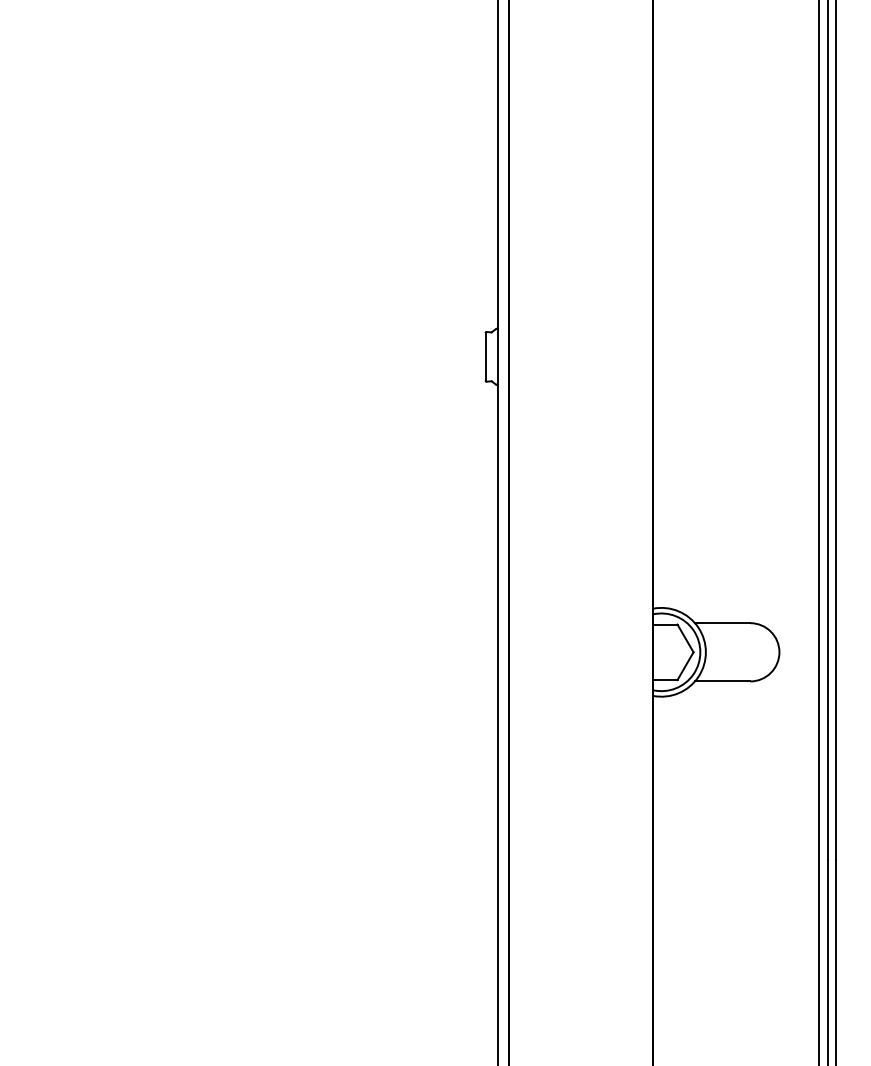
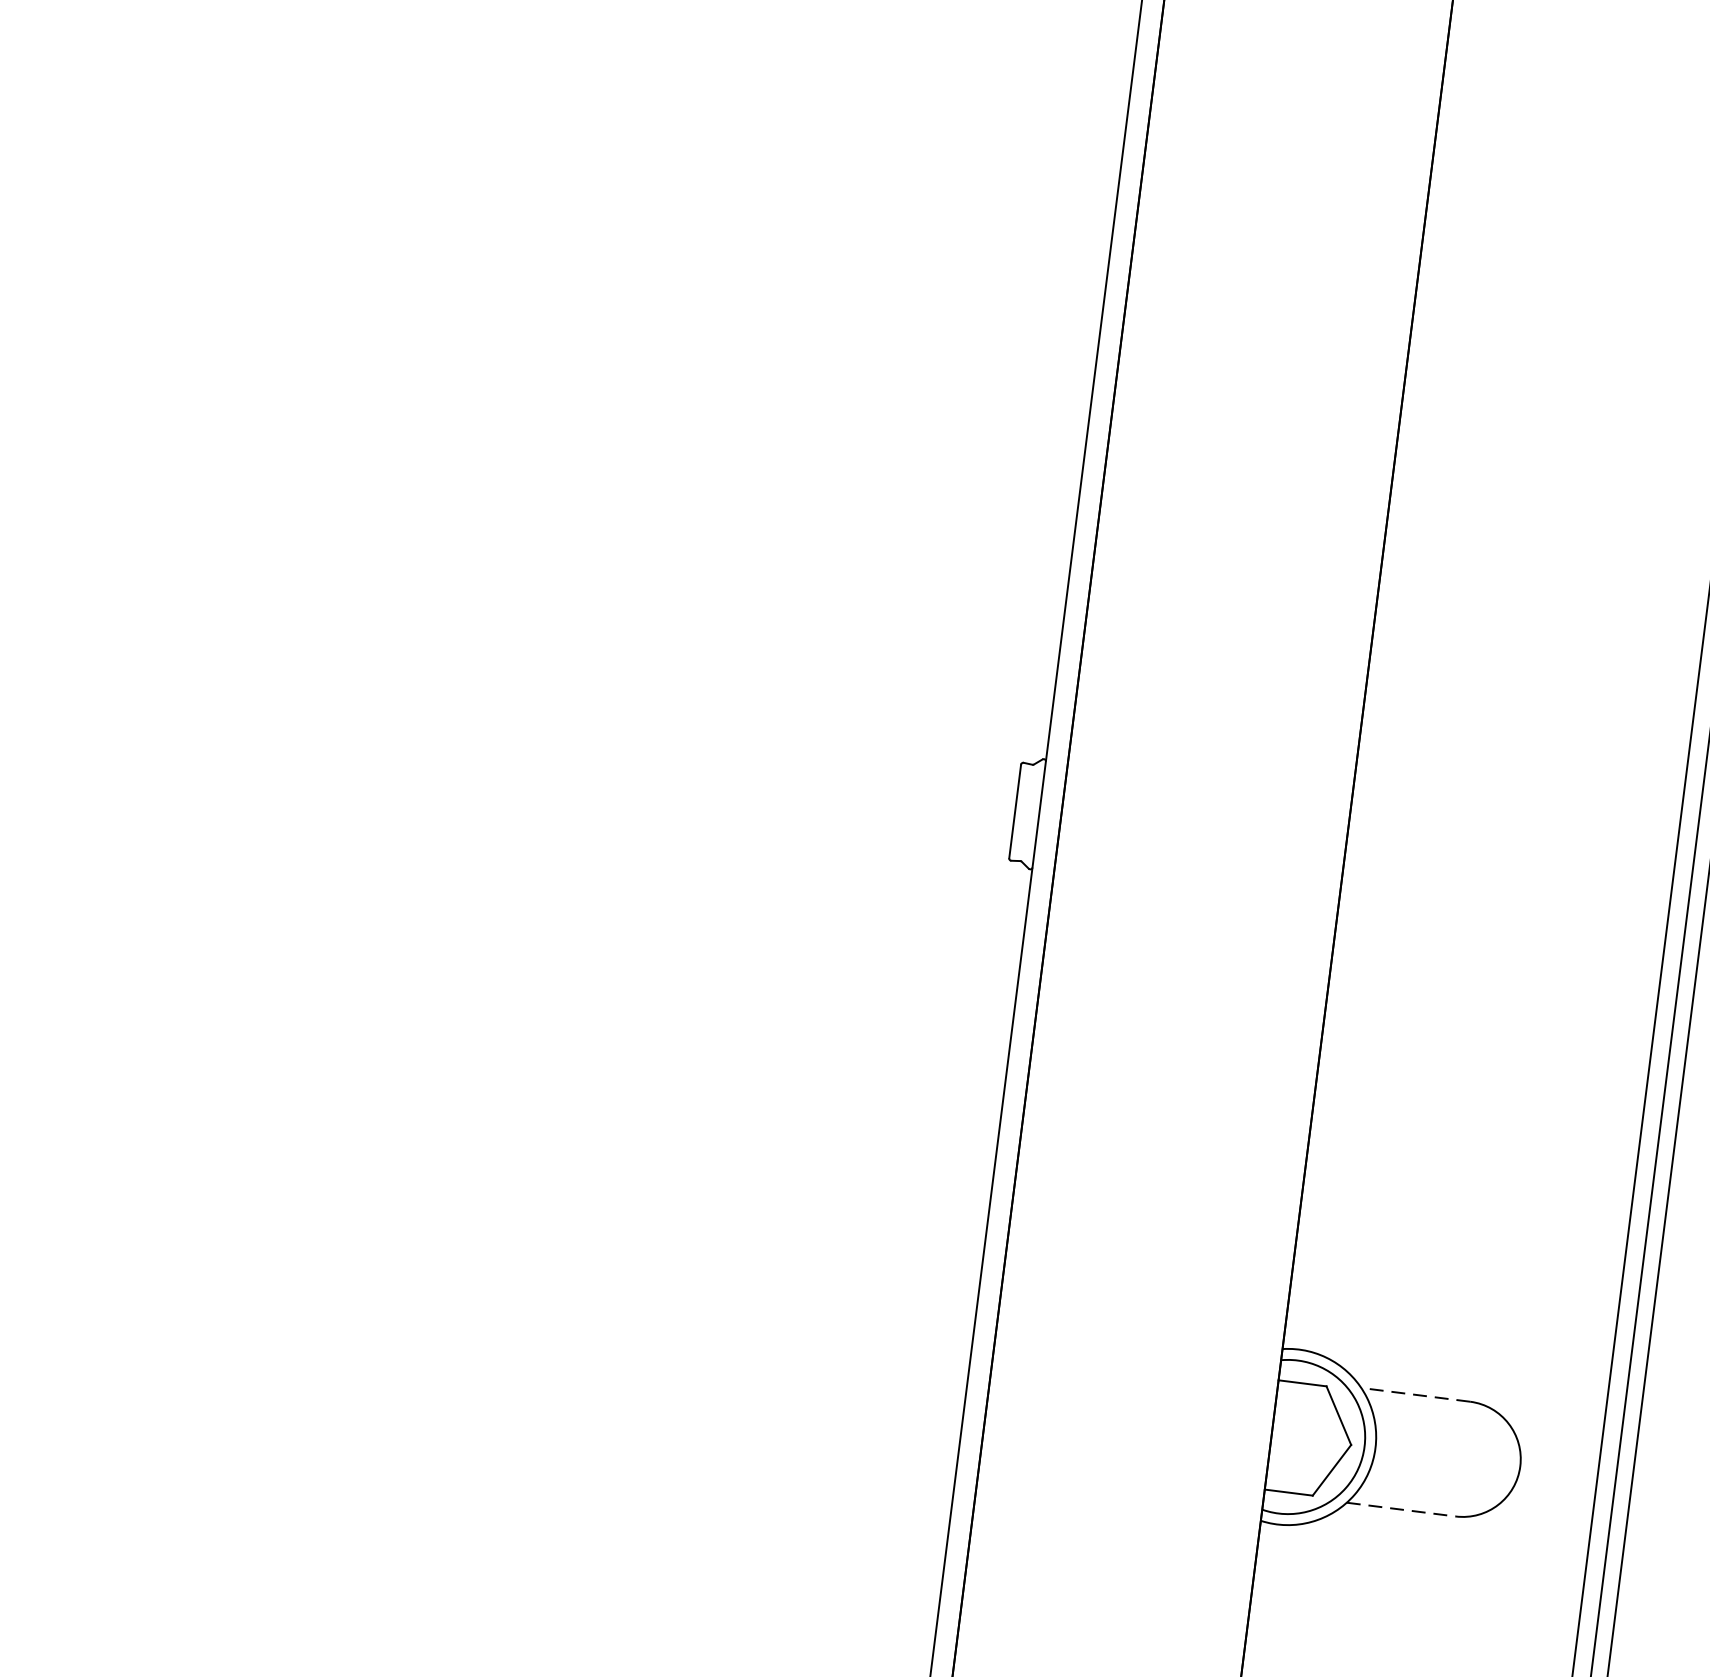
line: (722, 623) -> (1415, 1395), solid -> dashed
line: (722, 681) -> (1400, 1509), solid -> dashed

